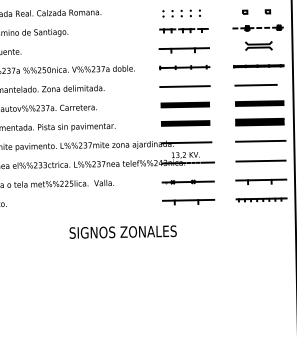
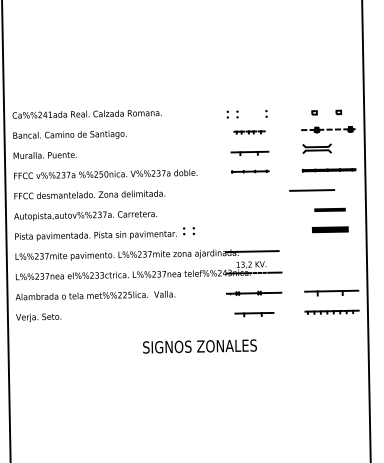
part: (185, 13) -> (188, 231), moved
part: (183, 30) -> (249, 132), size x0.6
part: (258, 45) -> (316, 148), moved
part: (183, 50) -> (249, 153), size x0.7
part: (184, 67) -> (250, 171), size x0.7
line: (256, 85) -> (312, 190), moved
line: (184, 86) -> (250, 191), removed
part: (259, 103) -> (329, 209), size x0.6
fill: (184, 105) -> (250, 211), removed
fill: (185, 122) -> (251, 230), removed
part: (260, 122) -> (330, 229), size x0.7
line: (260, 140) -> (330, 249), removed
line: (261, 160) -> (331, 270), removed
part: (188, 202) -> (254, 314), size x0.7
text: (122, 232) -> (199, 346), moved

